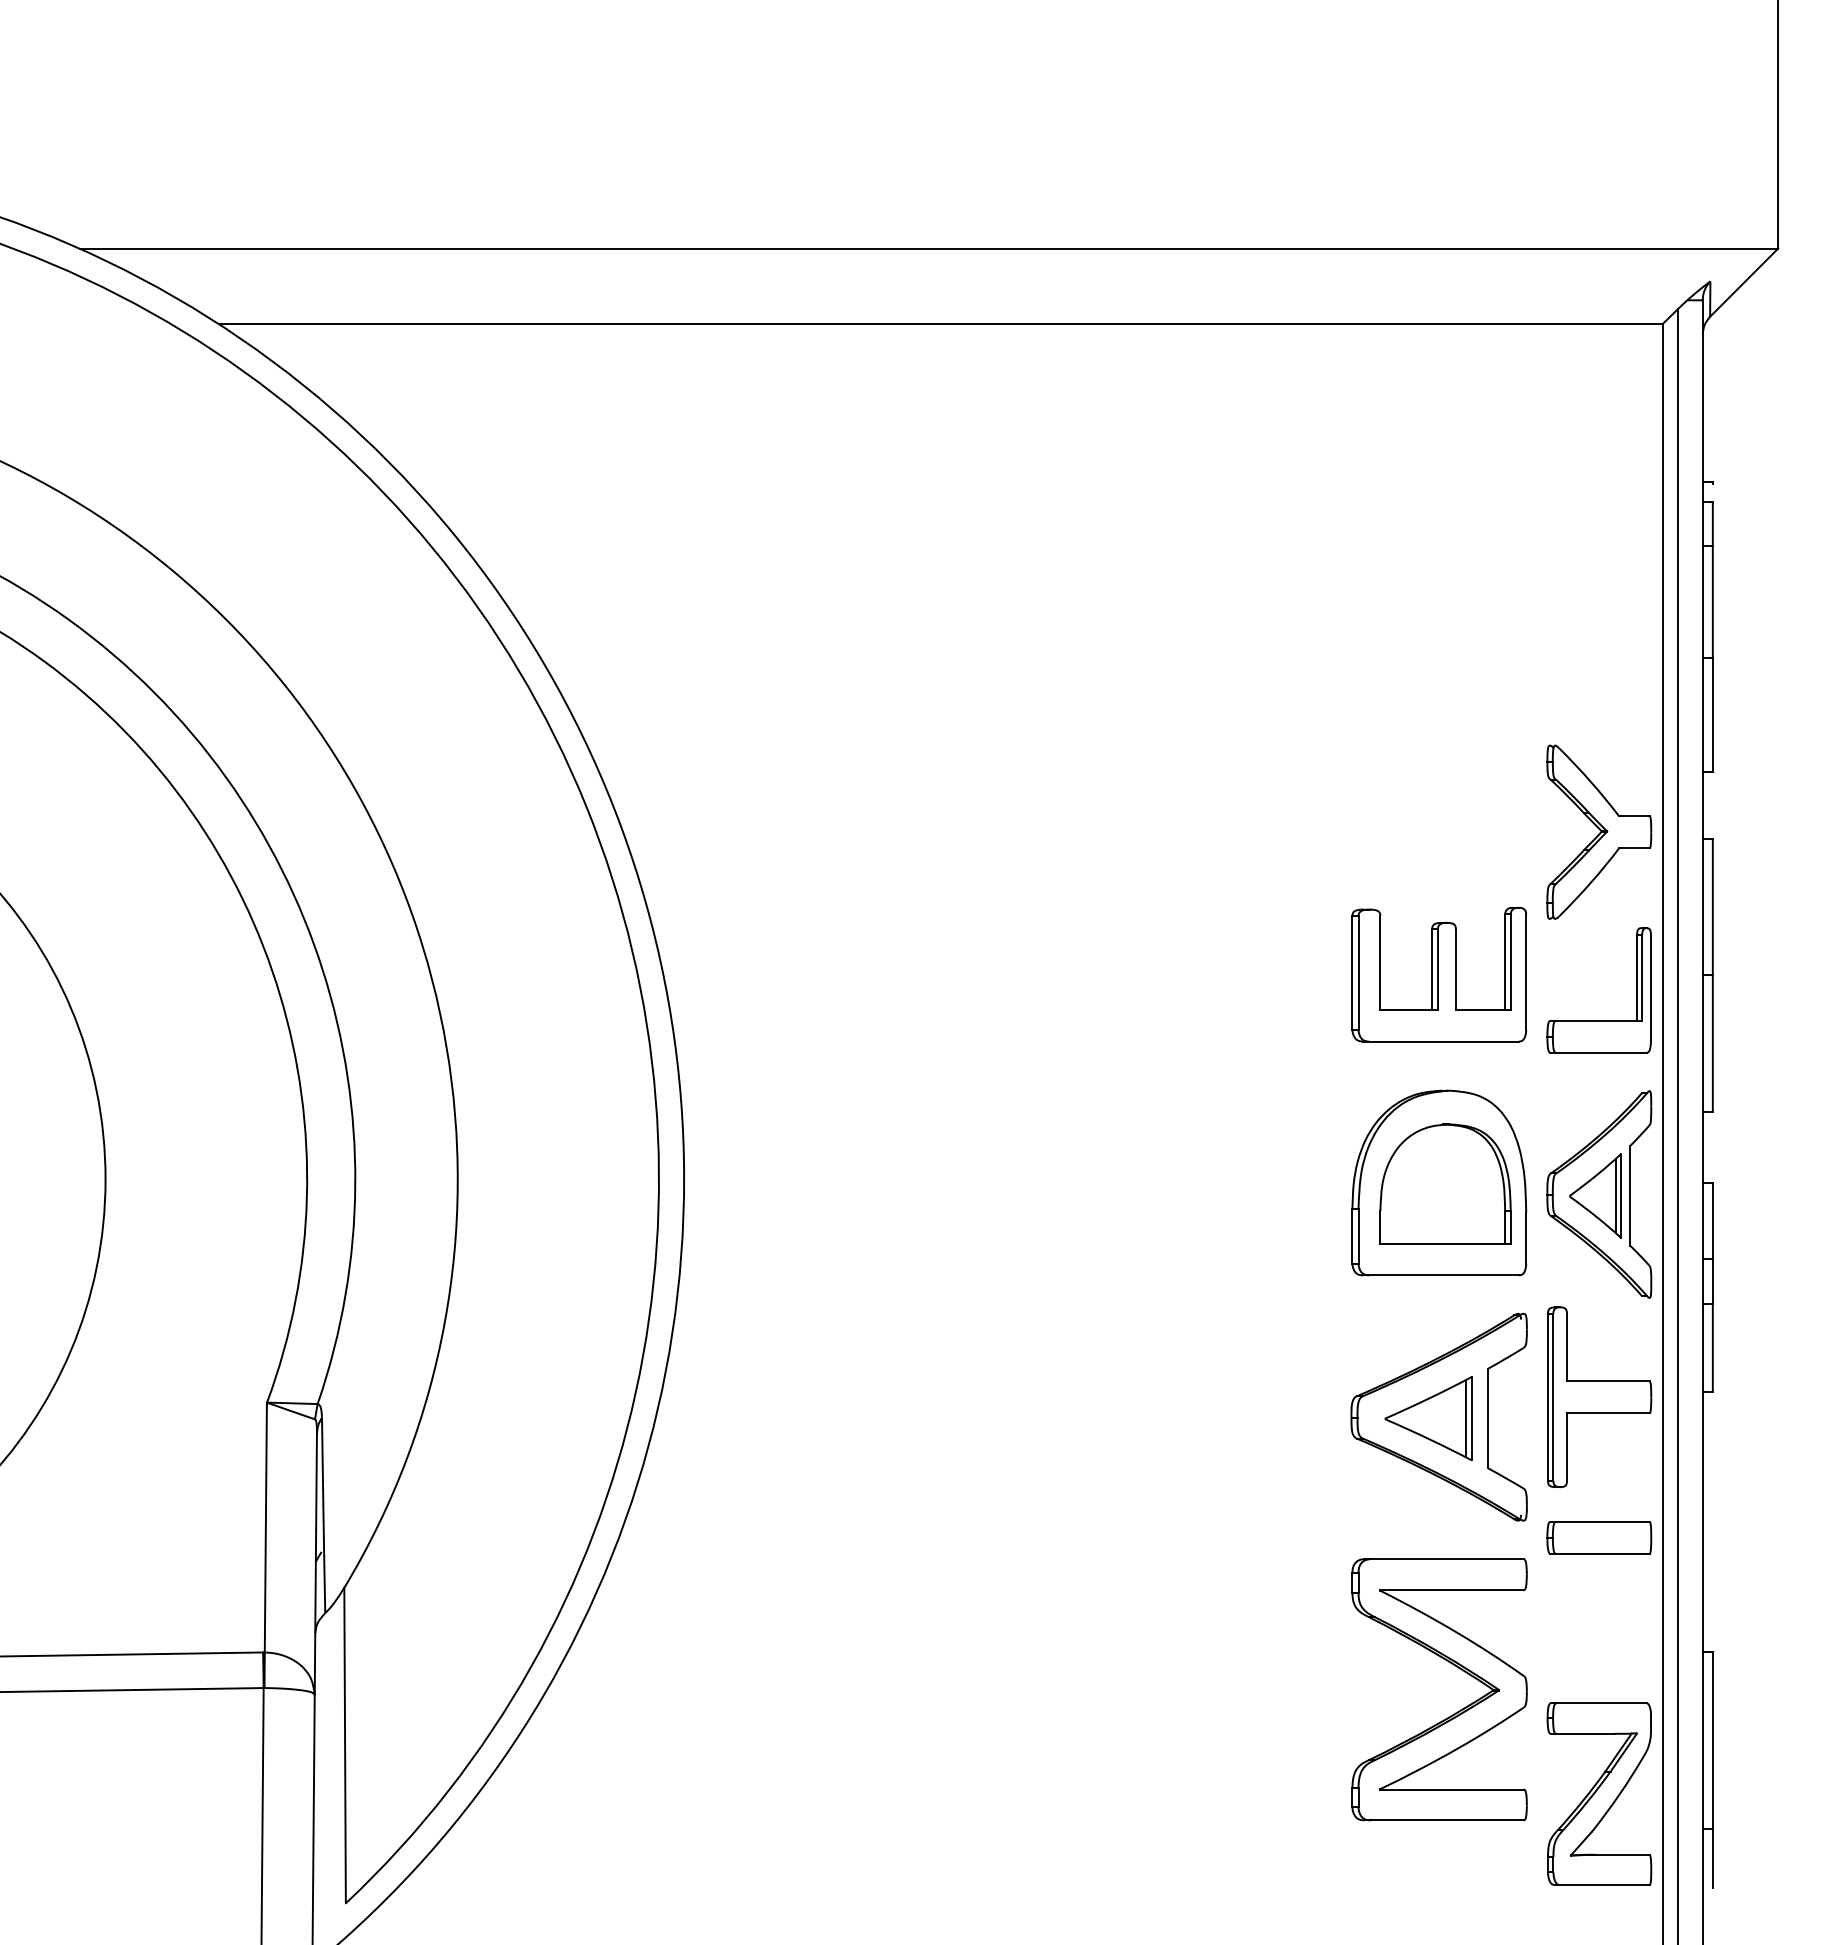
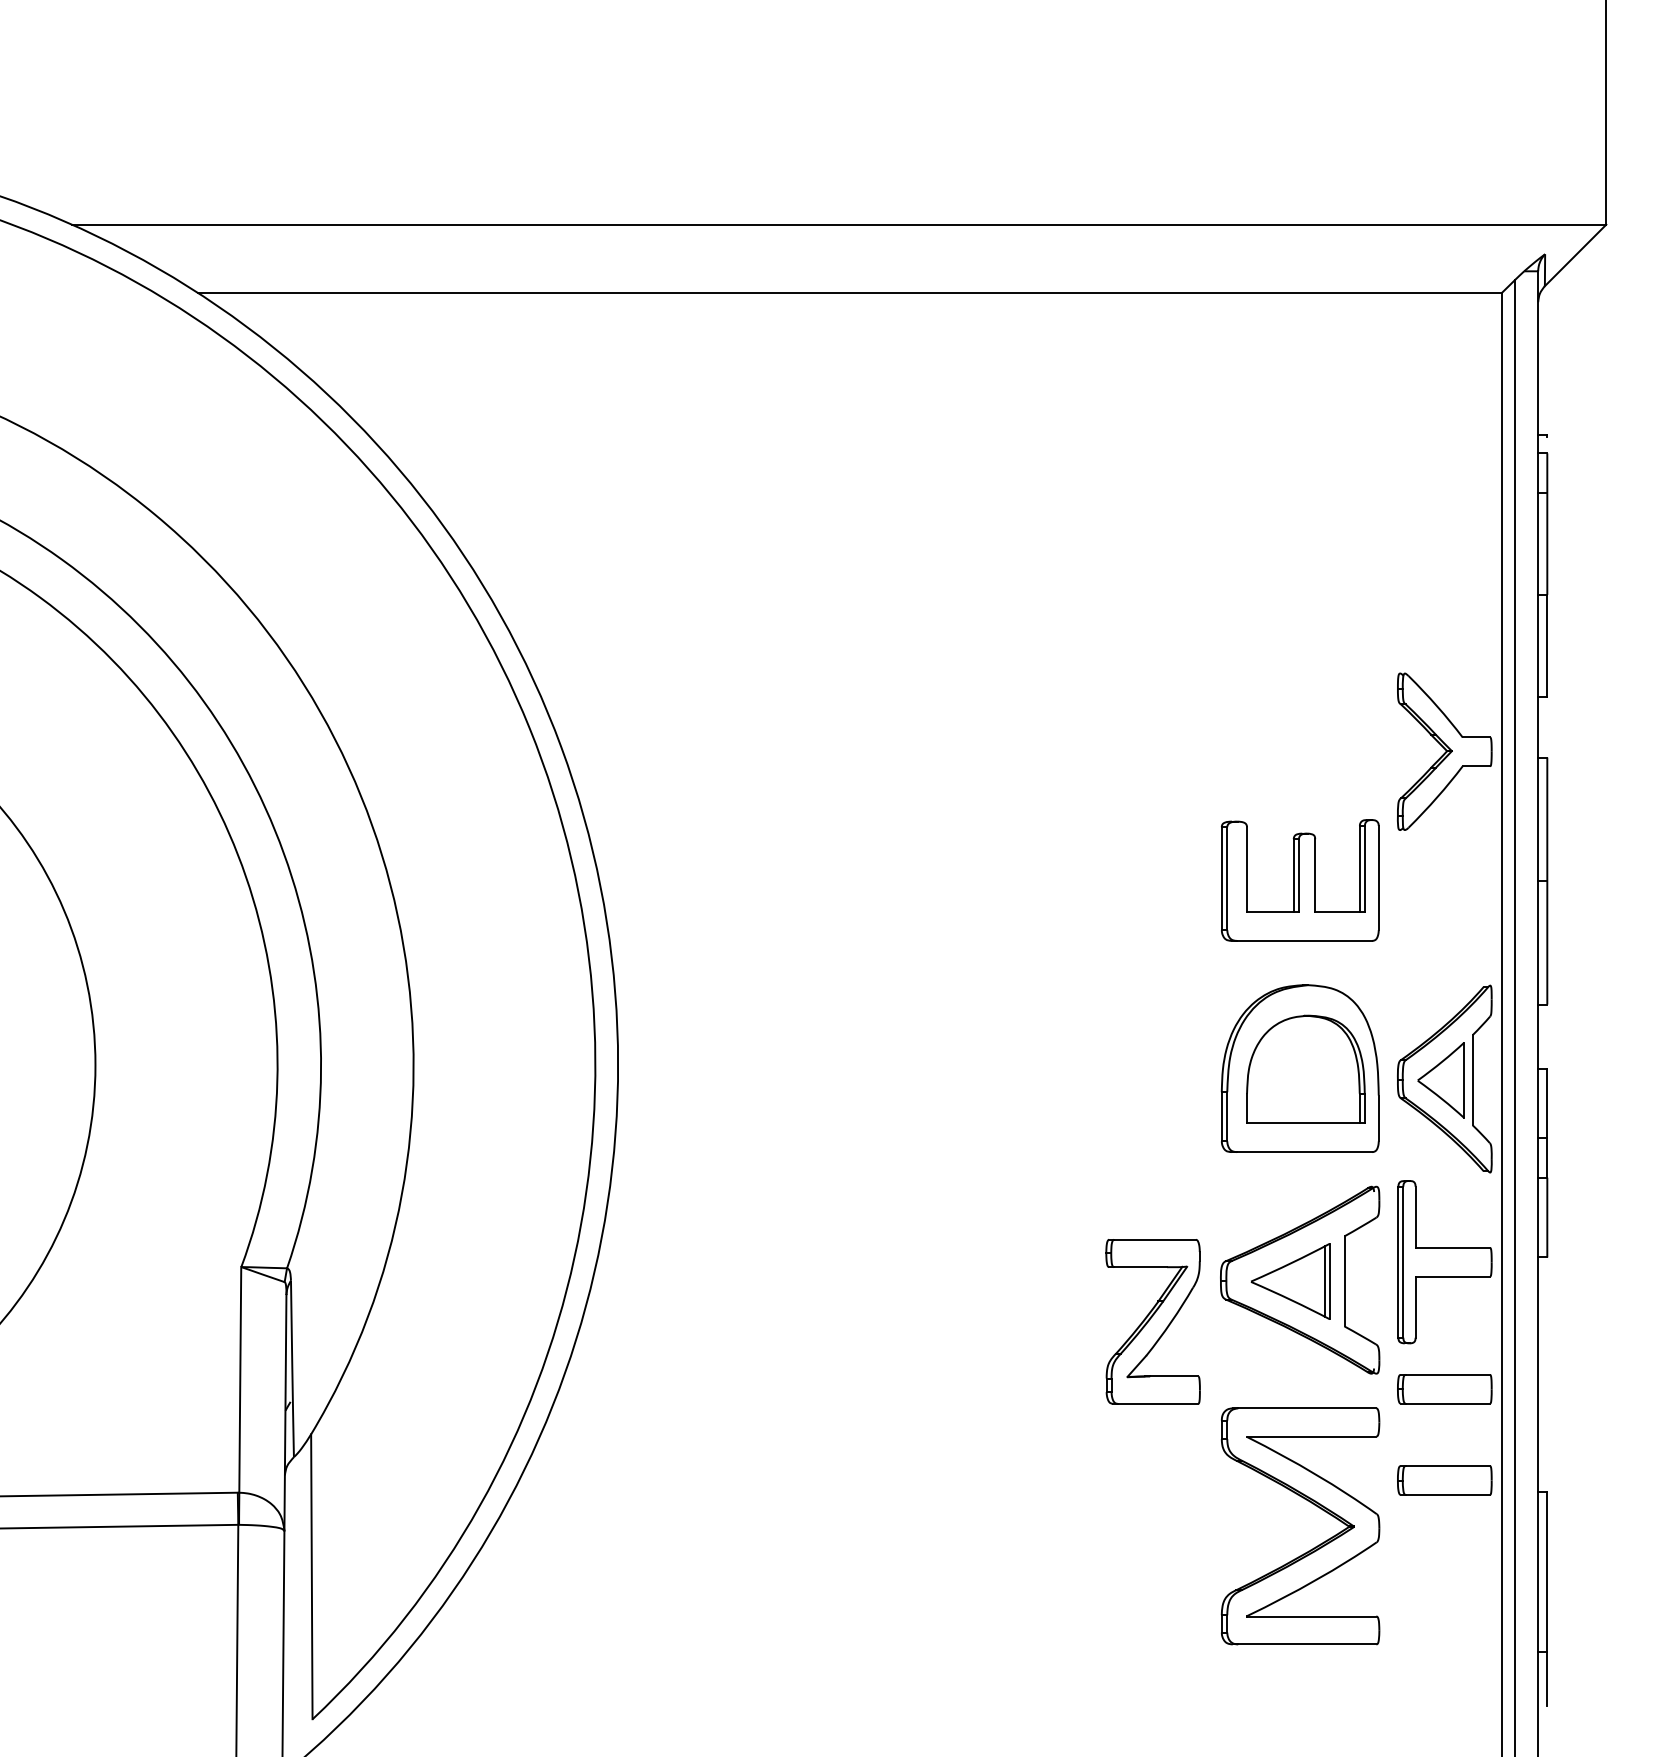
part: (1598, 1020) -> (1444, 921), removed
line: (1615, 1196) -> (1459, 1080), removed
part: (1599, 1638) -> (1444, 1480), added
part: (1599, 1793) -> (1153, 1321), moved

